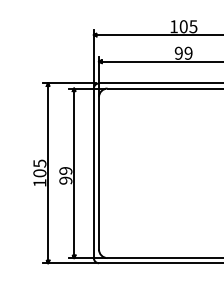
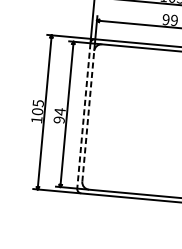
text: (65, 170) -> (59, 111), 99 -> 94
line: (99, 172) -> (88, 115), solid -> dashed
line: (93, 173) -> (83, 116), solid -> dashed

